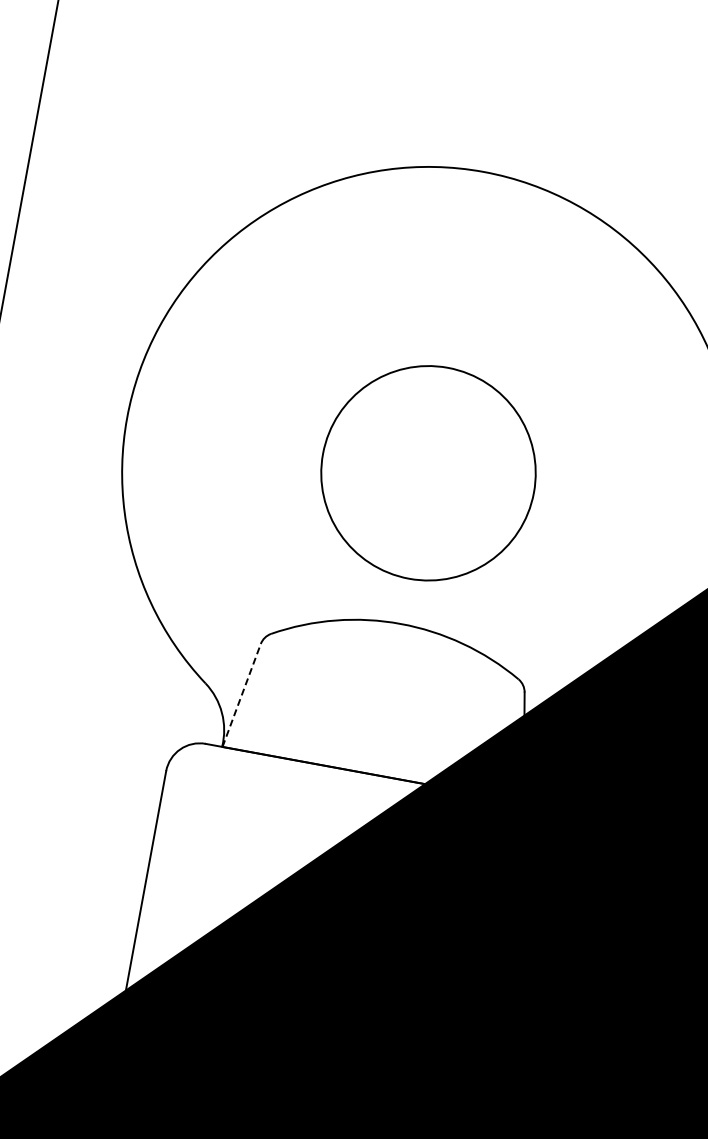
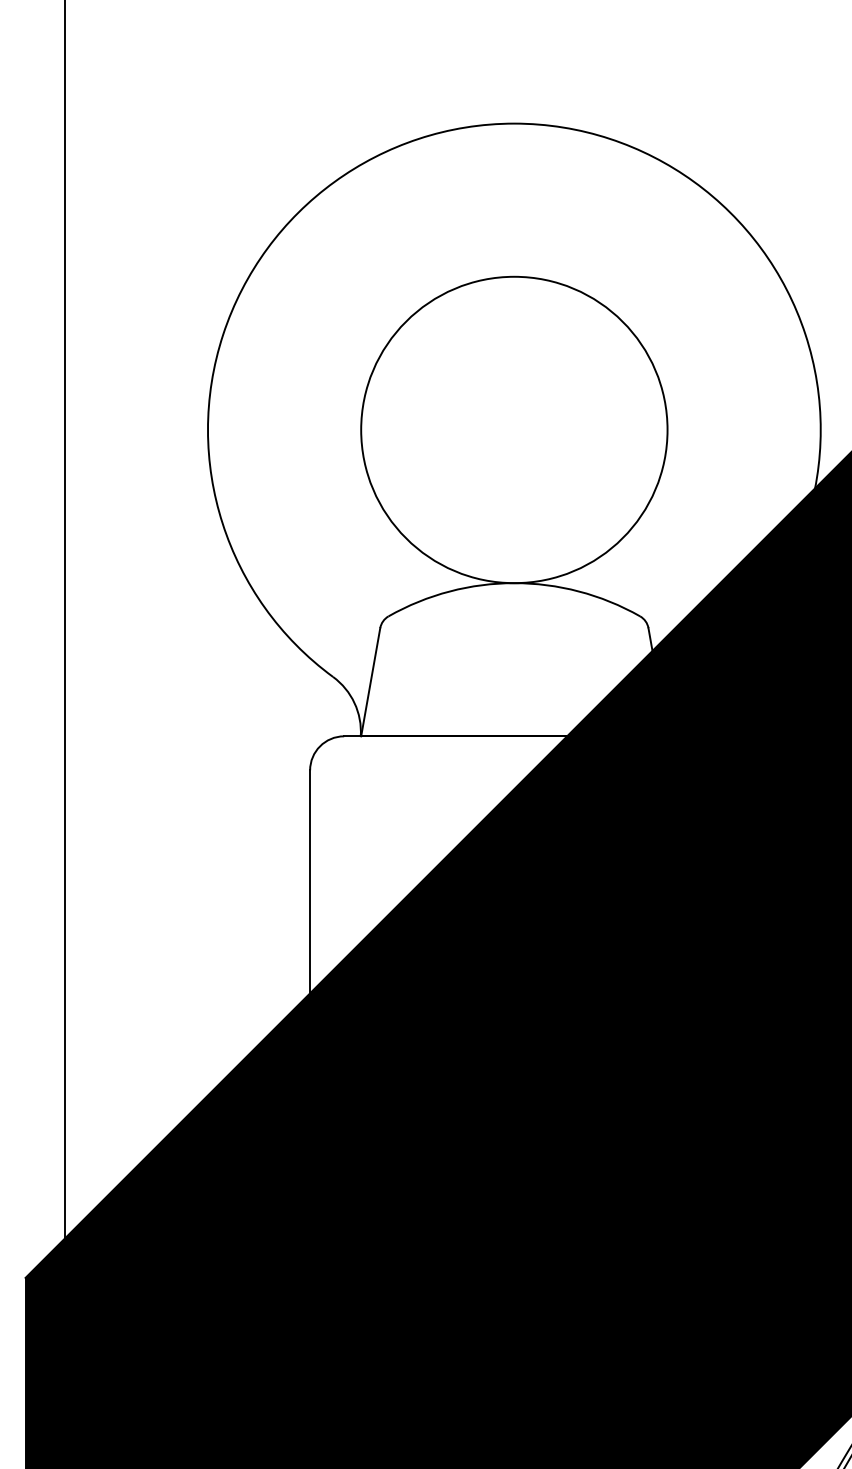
circle: (428, 472) -> (514, 429), size x1.43
line: (241, 695) -> (370, 682), dashed -> solid

